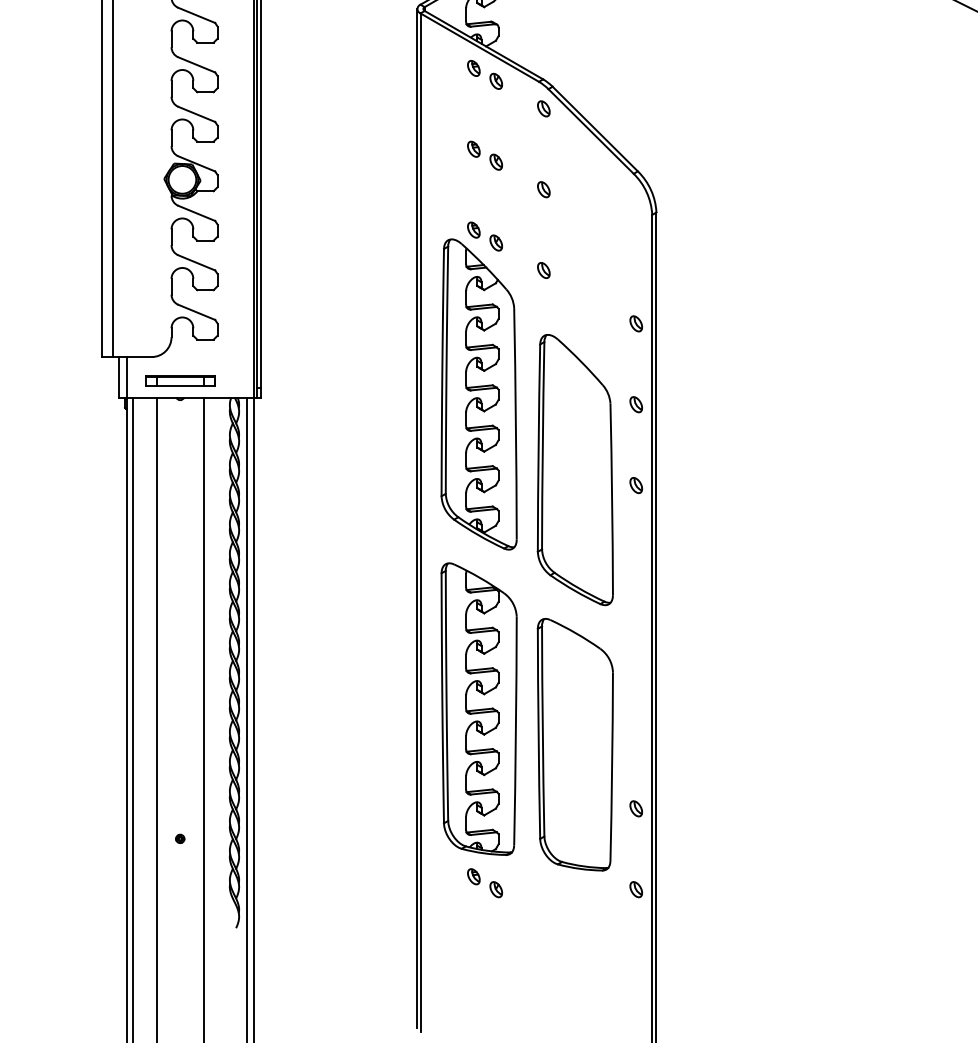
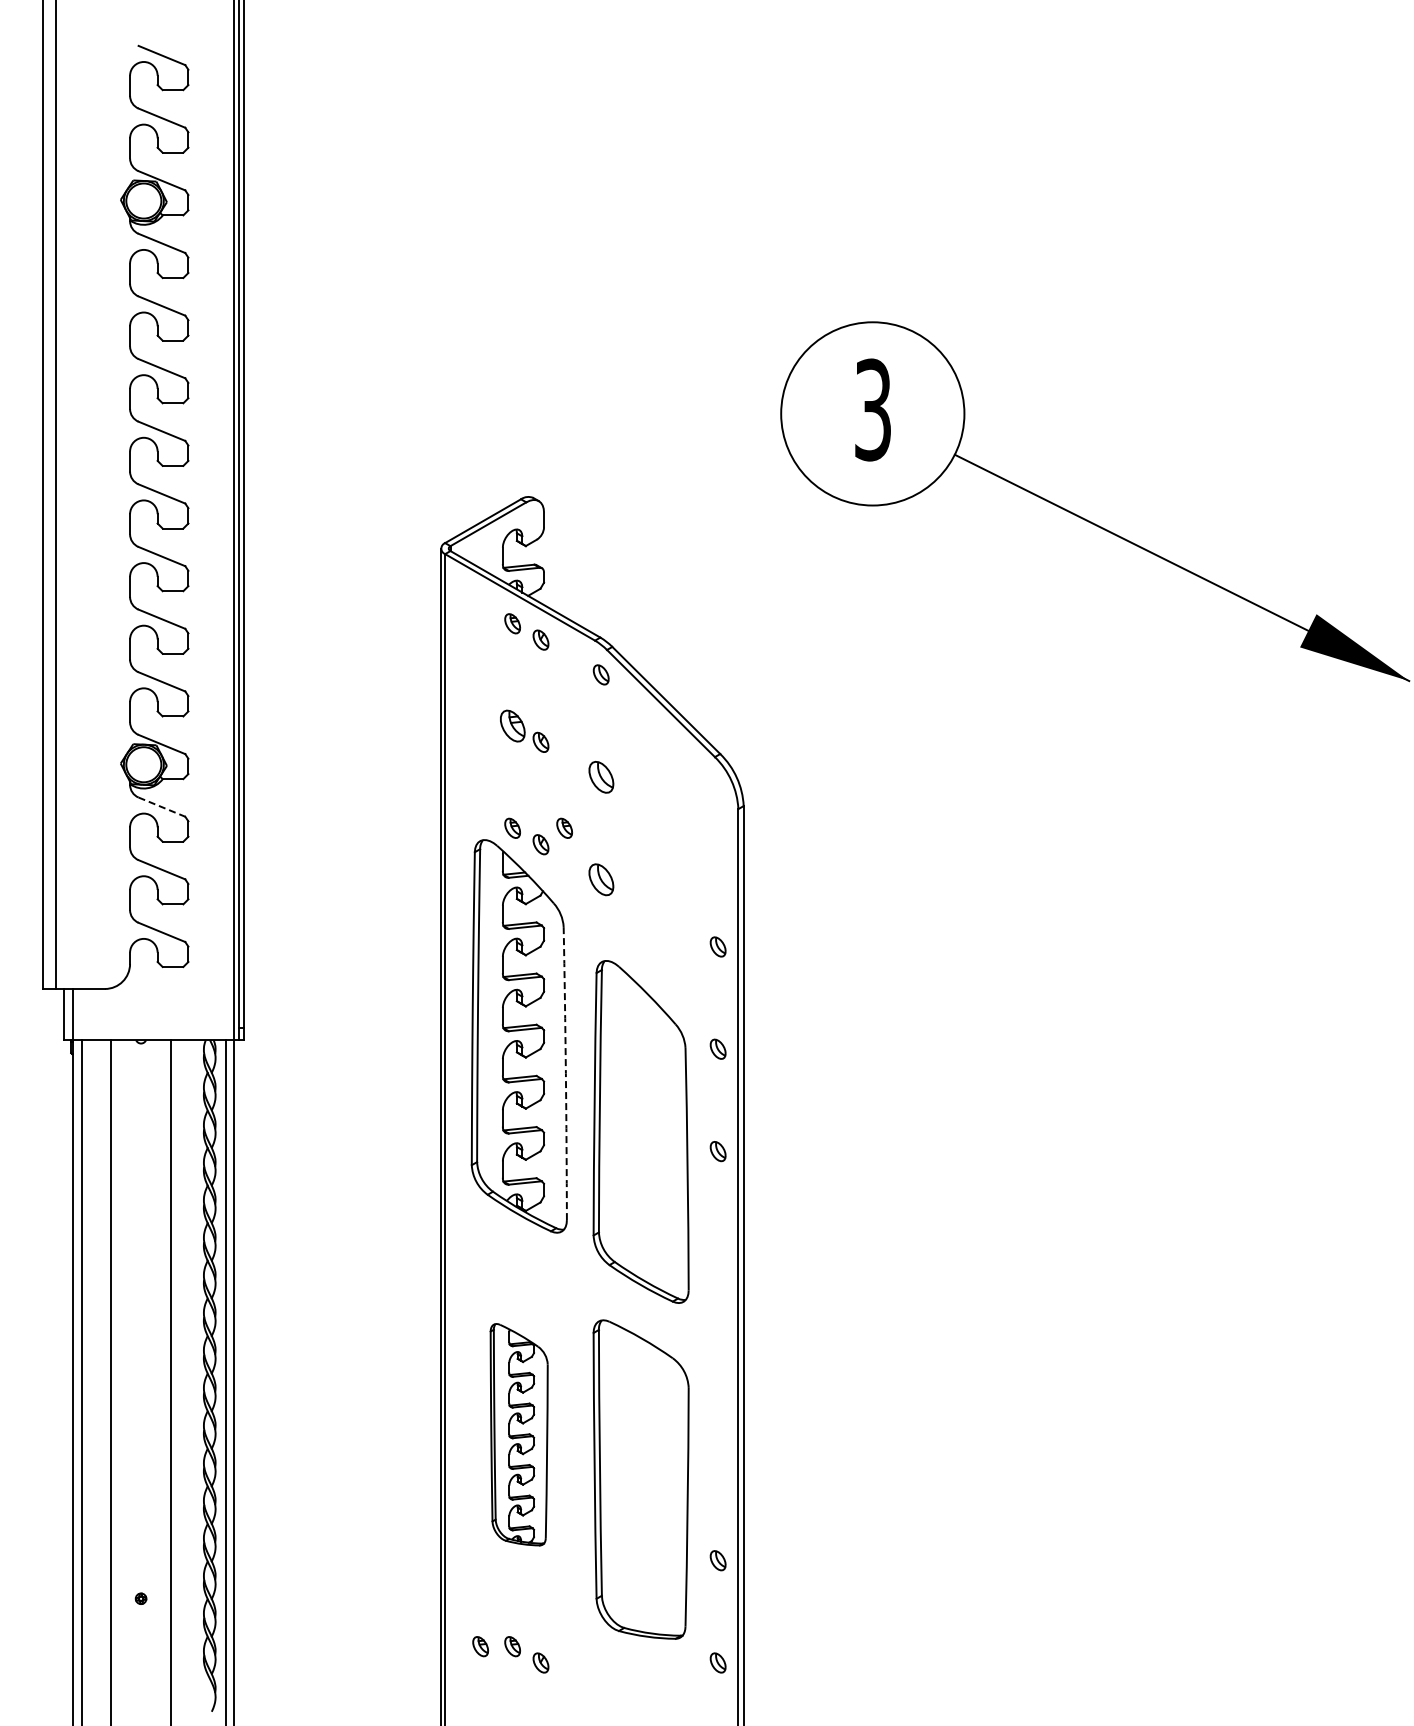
part: (473, 148) -> (512, 725), size x1.6
part: (543, 189) -> (600, 776), size x1.6
line: (197, 213) -> (162, 807), solid -> dashed
part: (514, 229) -> (564, 827), added
part: (543, 269) -> (600, 878), size x1.6
part: (179, 381) -> (140, 1019), removed
arc: (515, 423) -> (565, 1073), solid -> dashed
part: (478, 709) -> (518, 1434), size x0.6
part: (448, 876) -> (480, 1646), added

